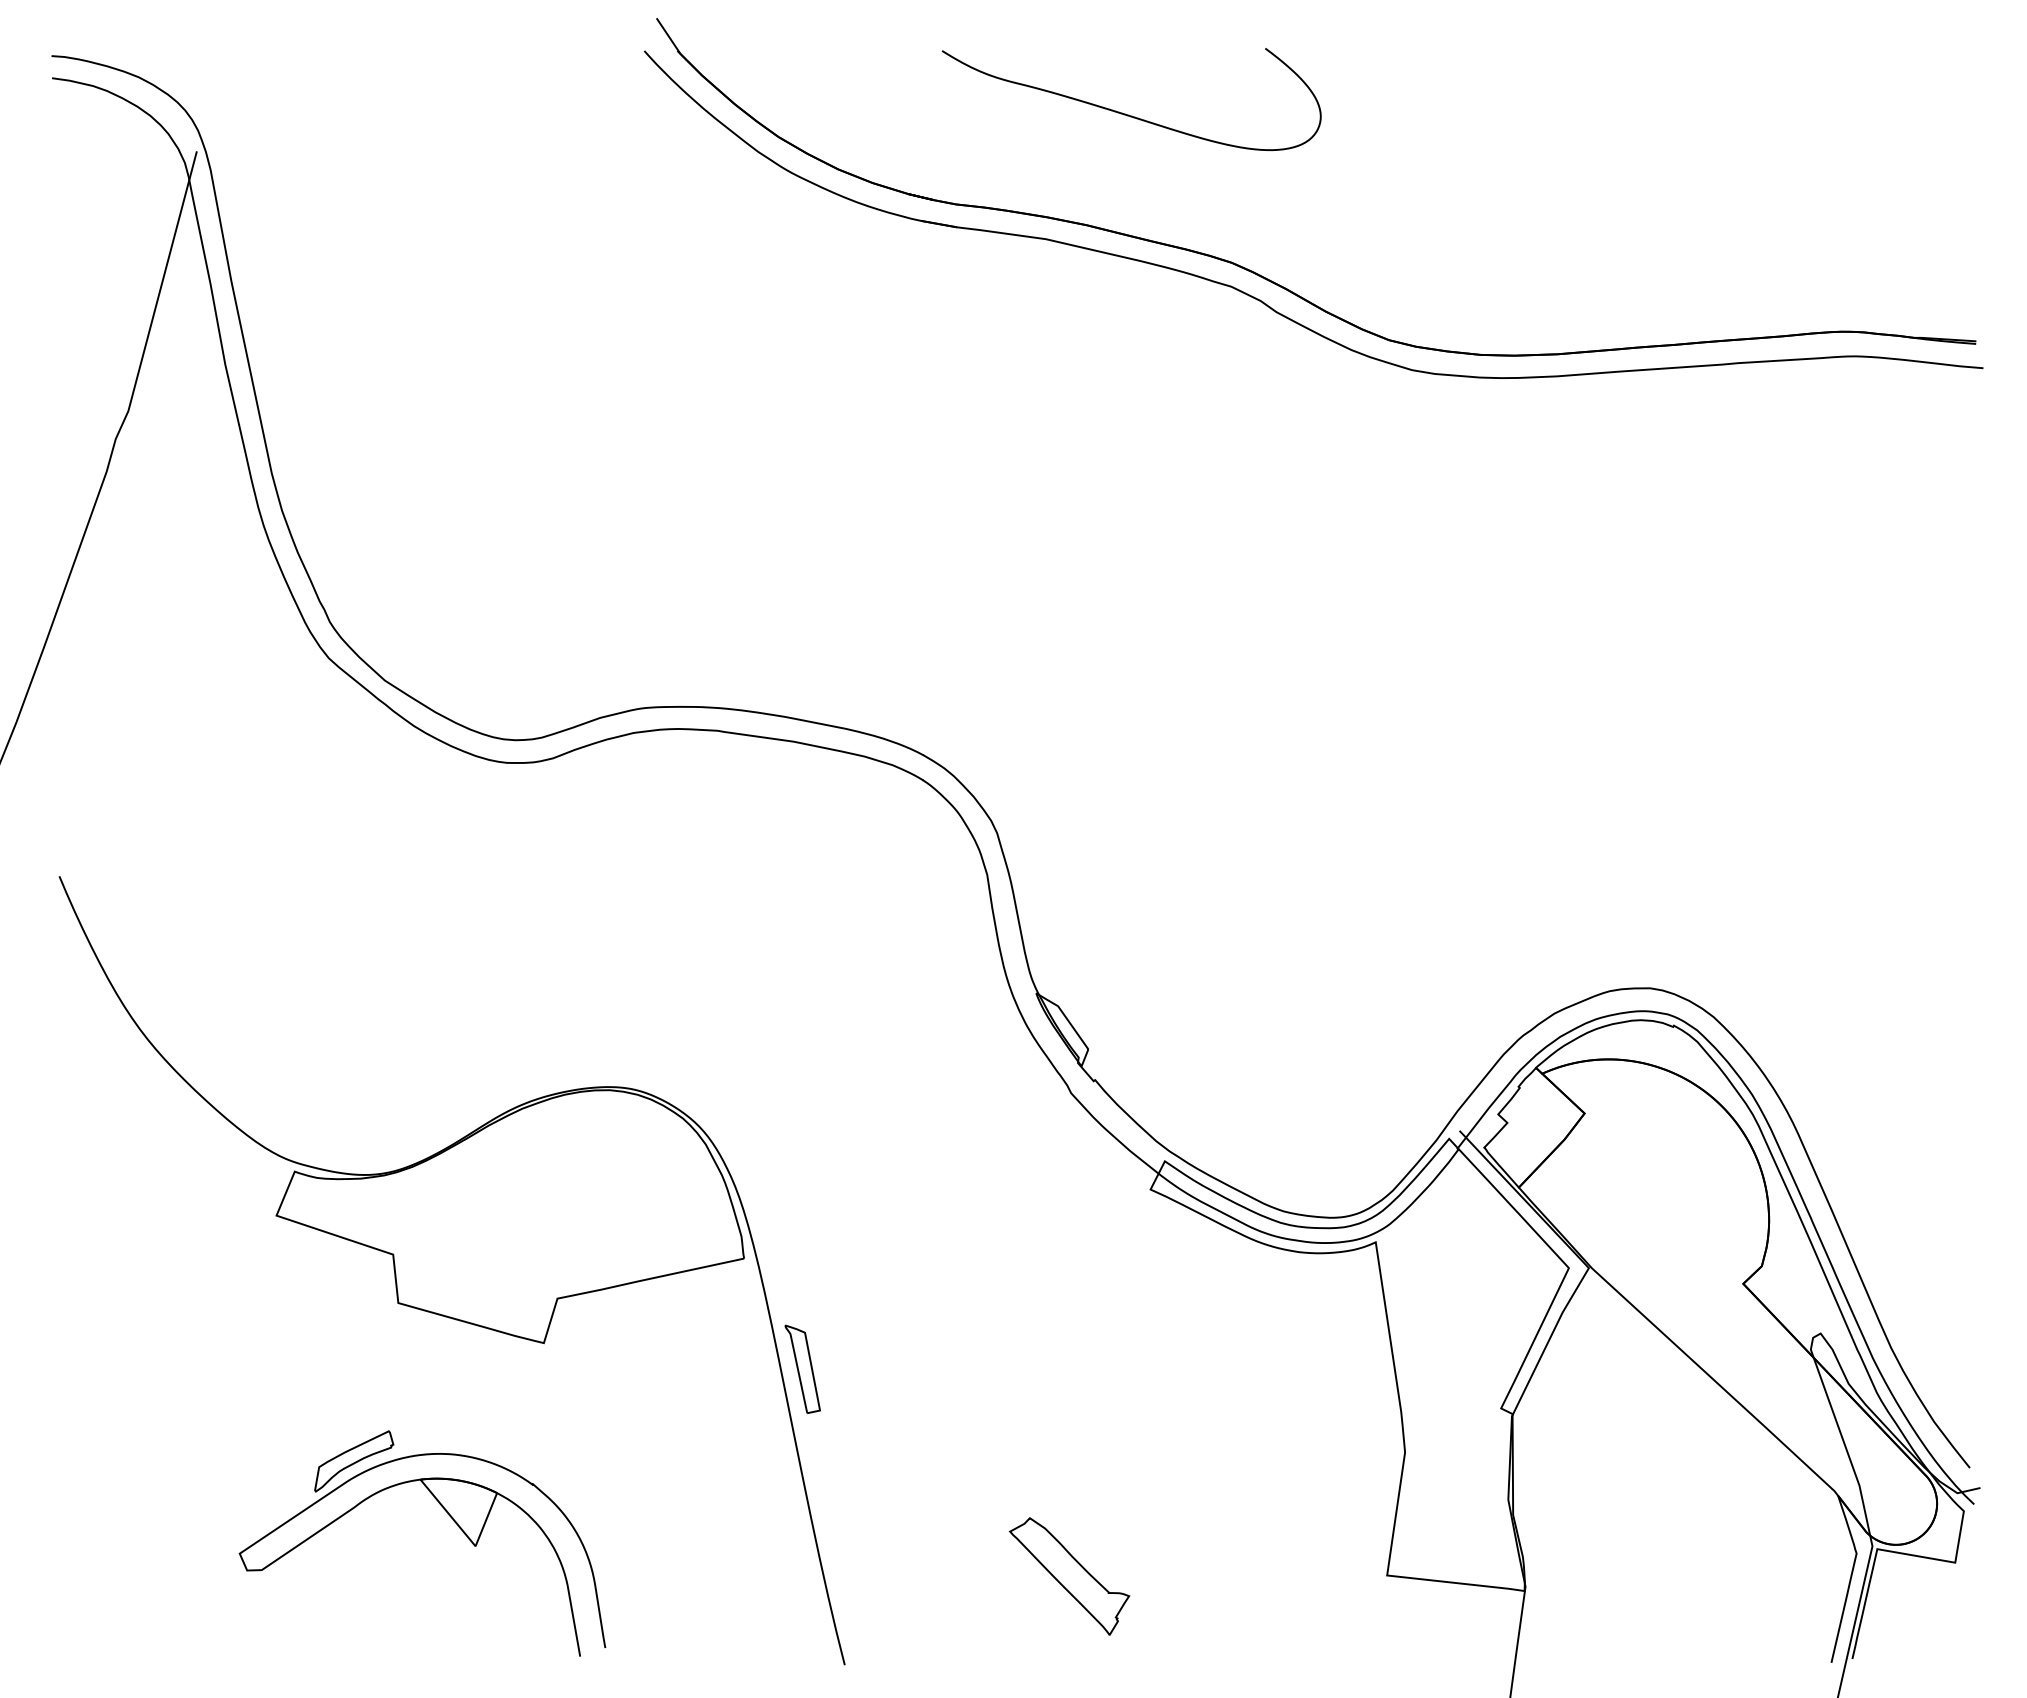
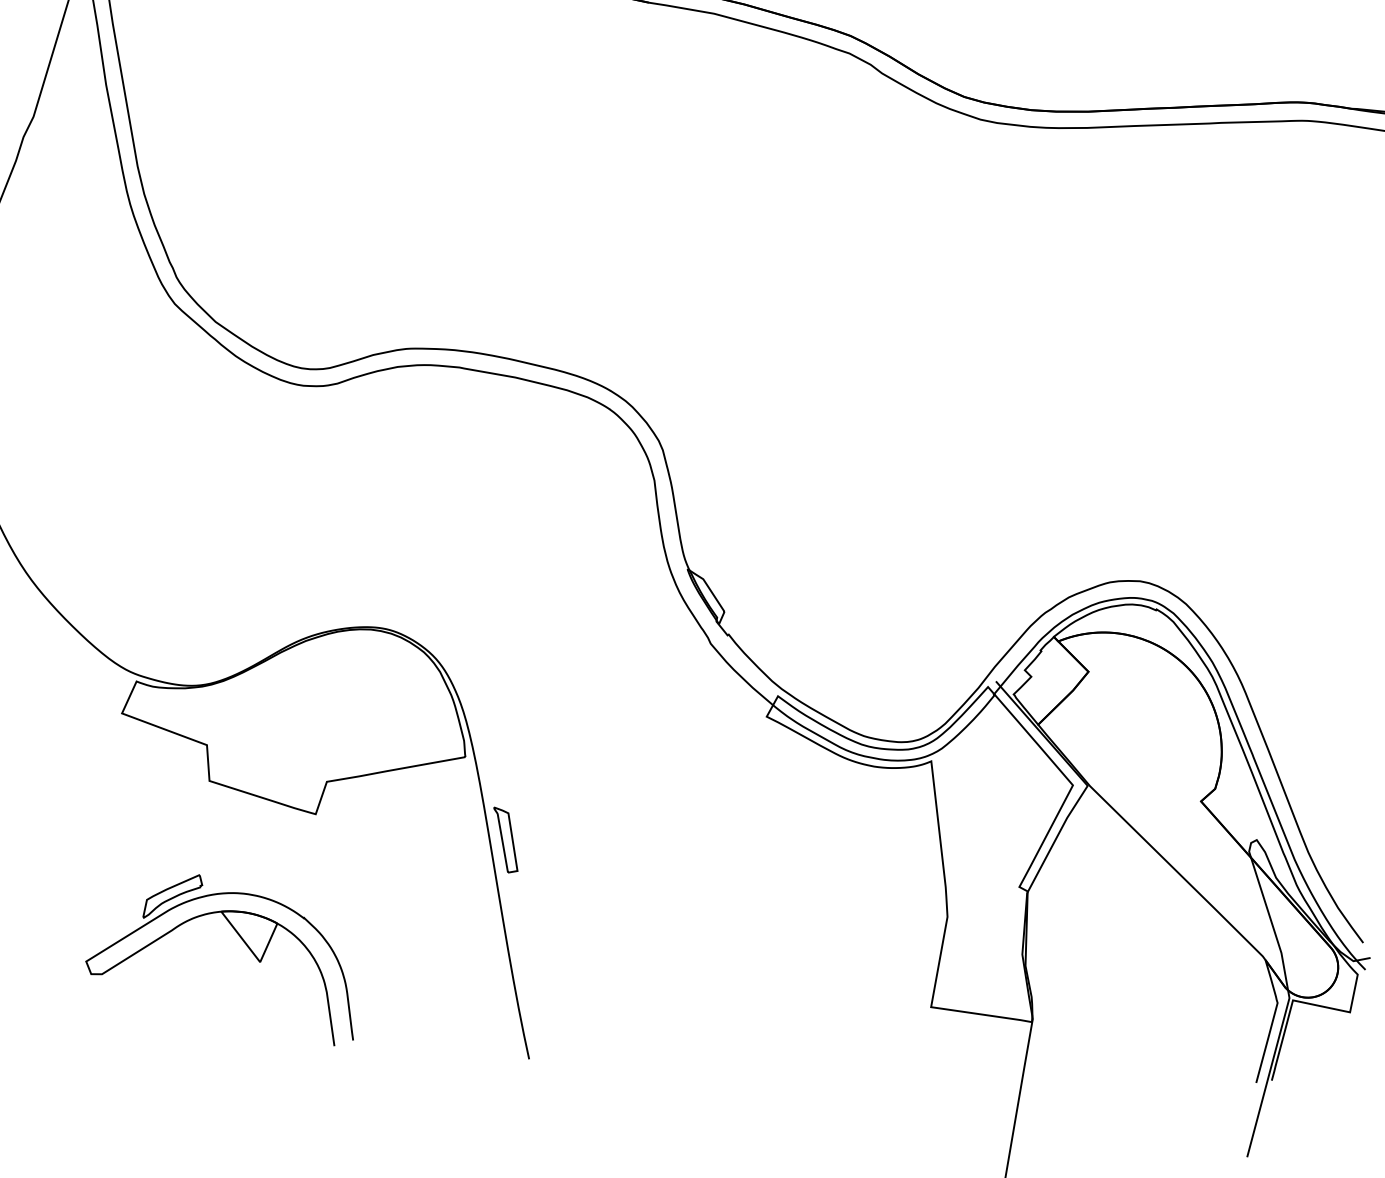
part: (1069, 1576) -> (697, 999), removed

